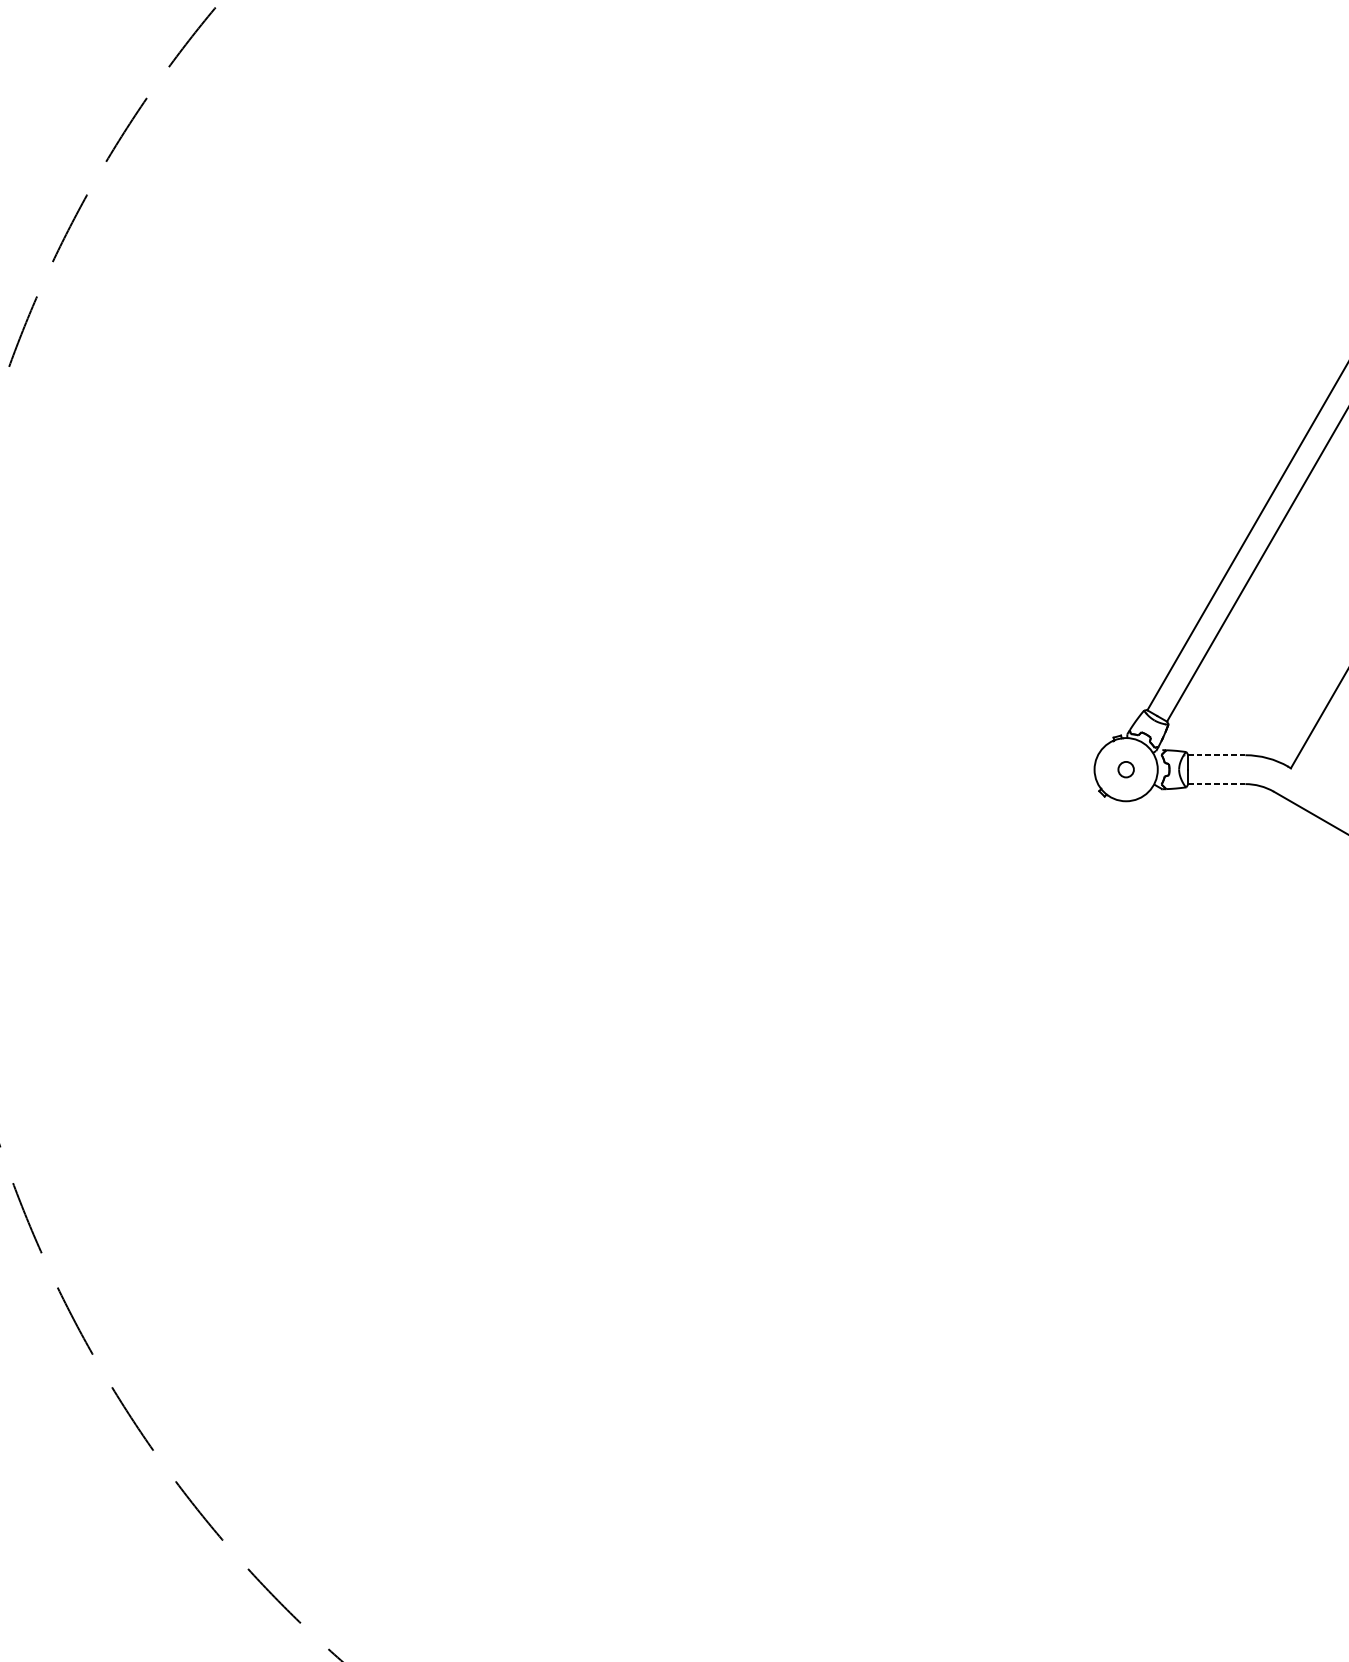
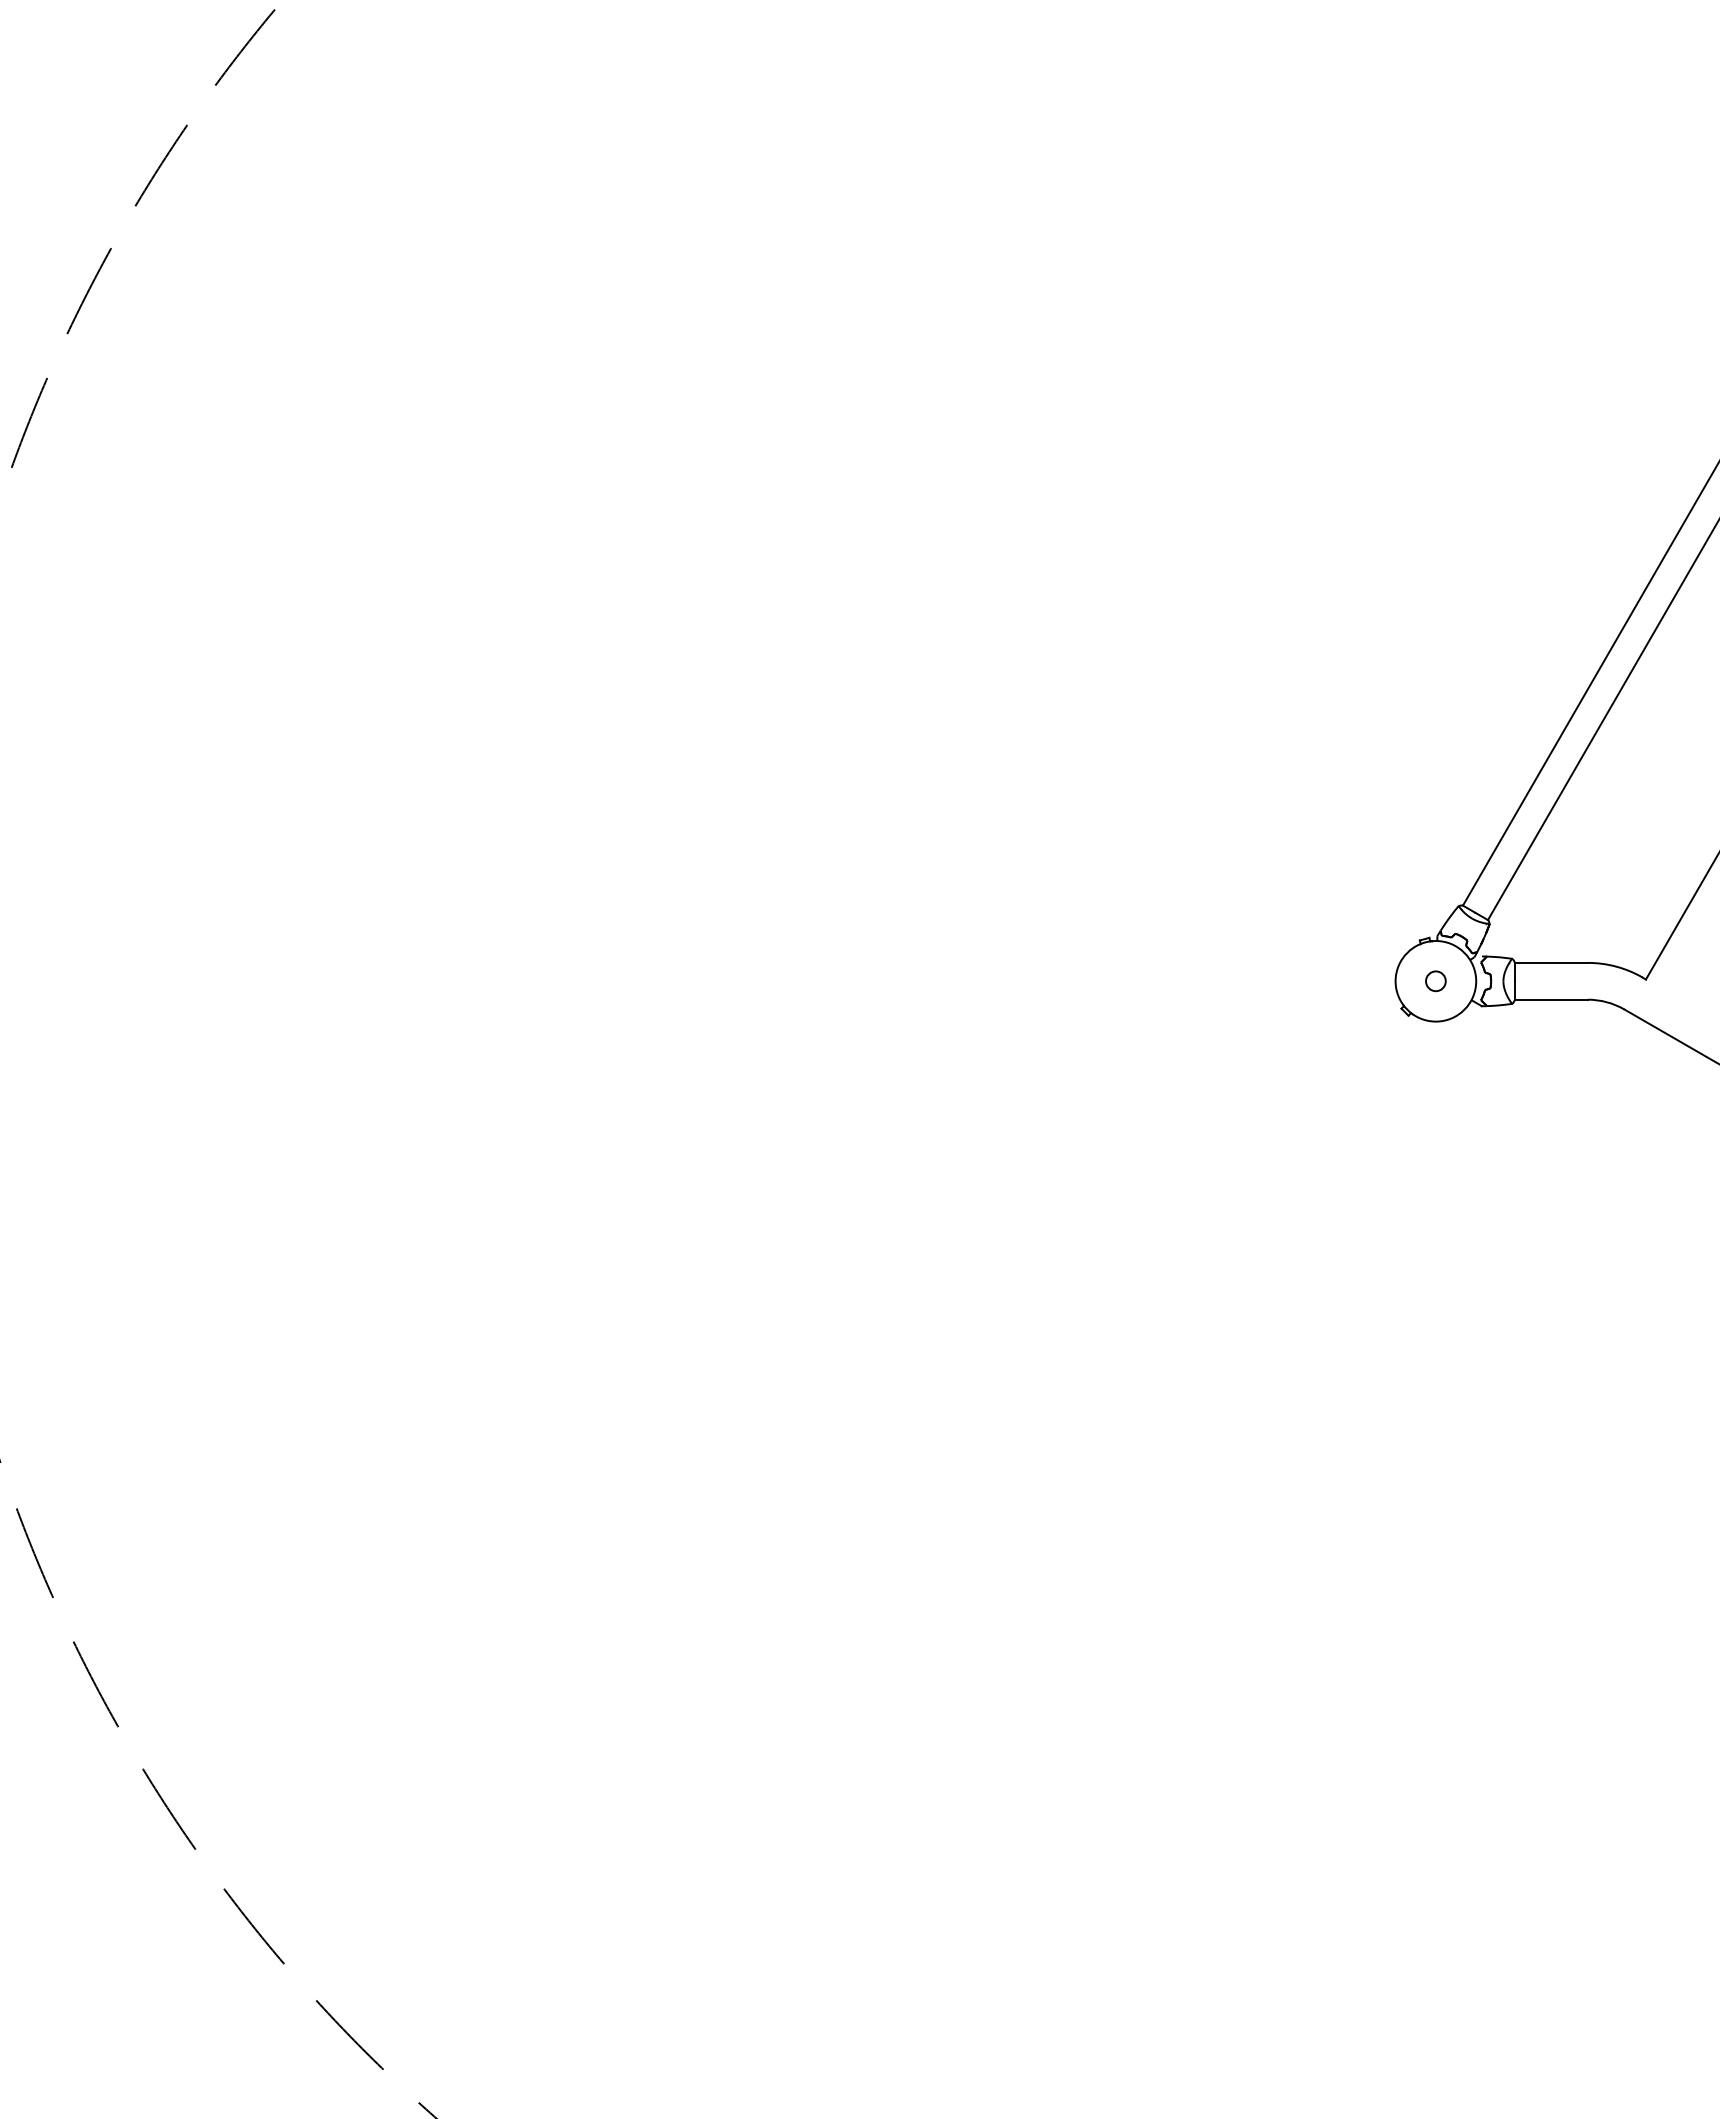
line: (1216, 754) -> (1550, 962), dashed -> solid
line: (1216, 783) -> (1550, 999), dashed -> solid

